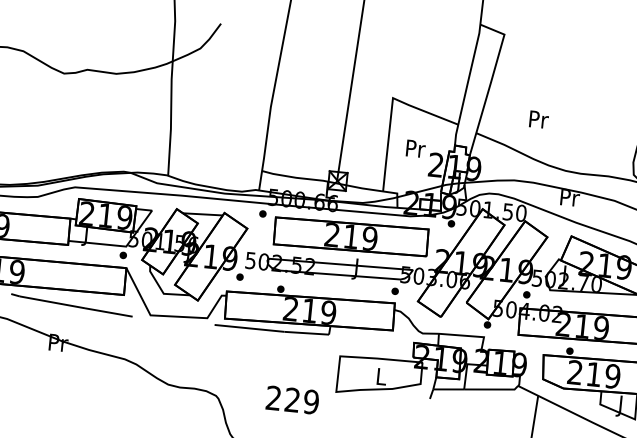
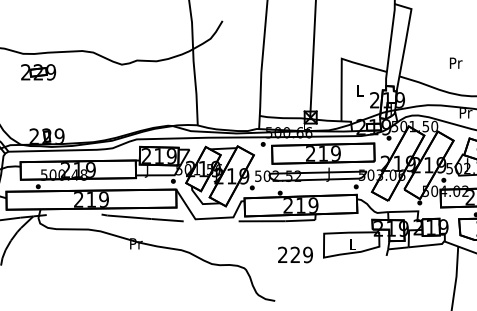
text: (539, 118) -> (456, 62), moved
text: (416, 148) -> (360, 90), Pr -> L
text: (292, 399) -> (295, 254), moved

